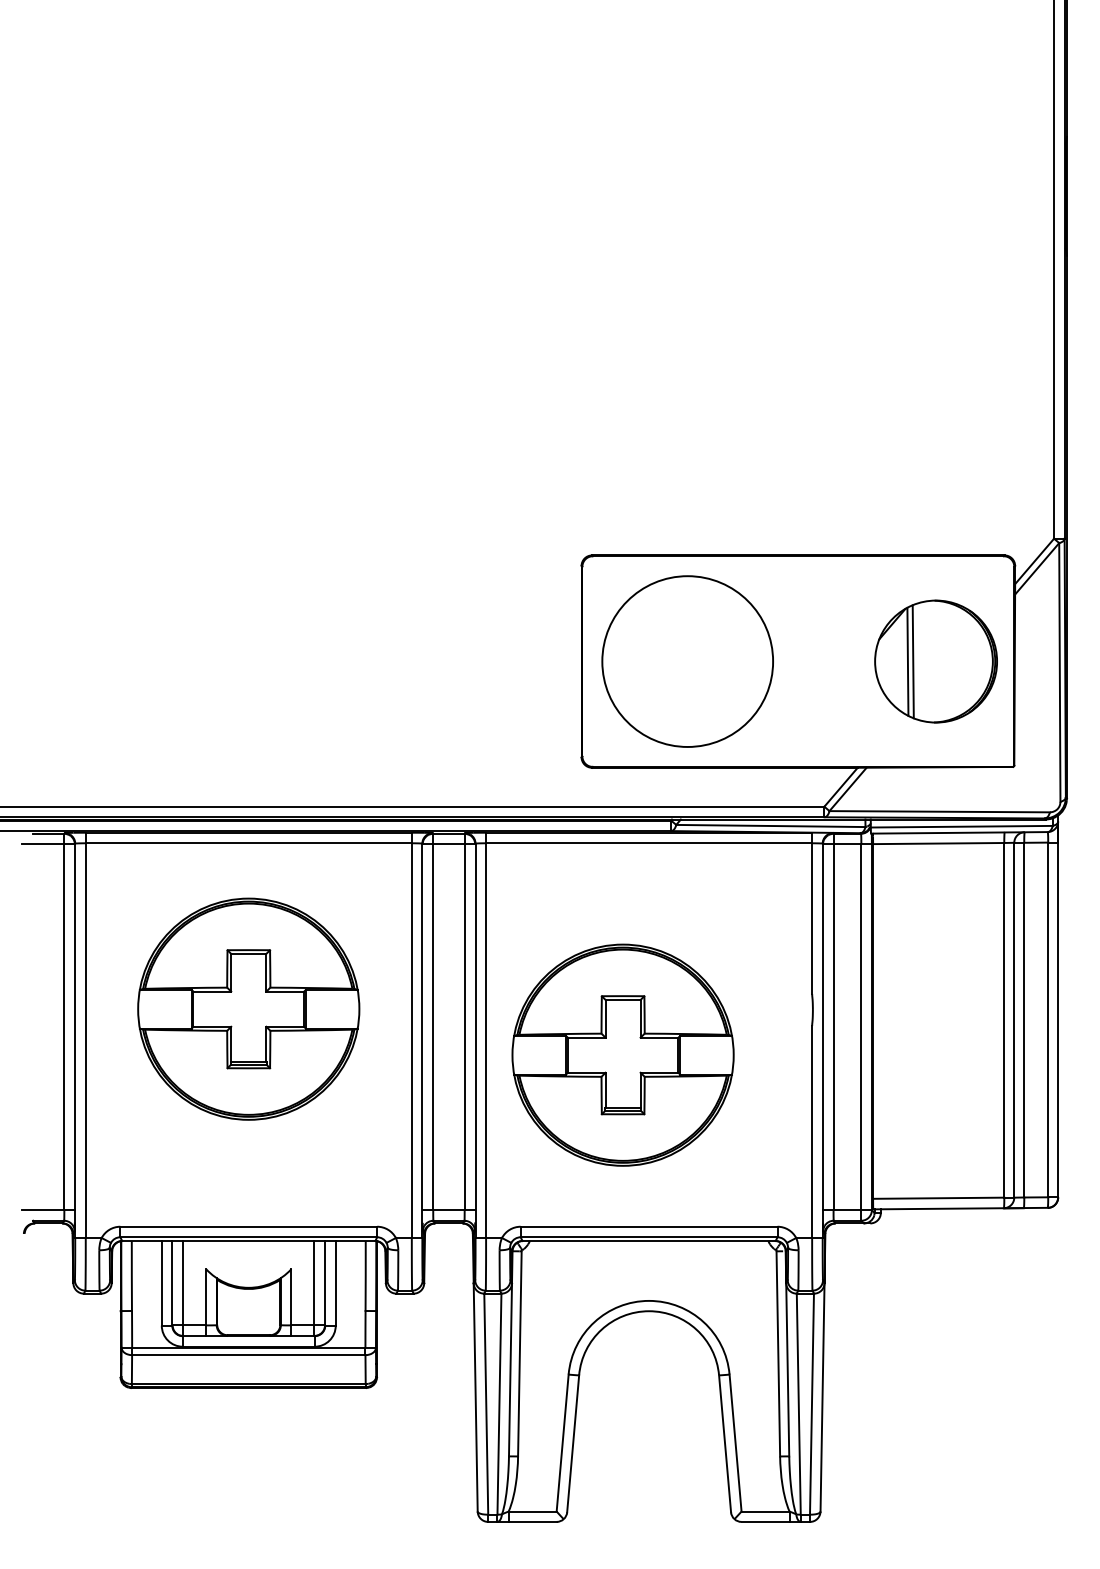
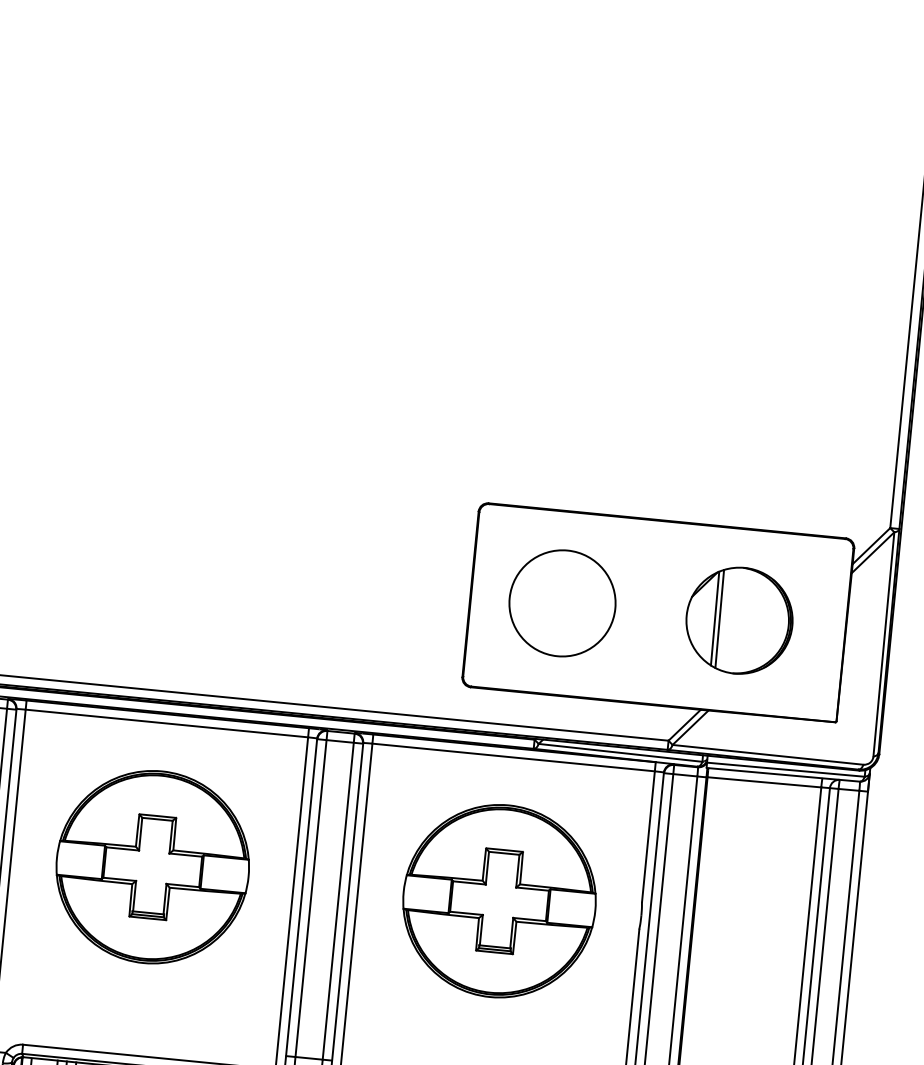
circle: (687, 661) -> (562, 603), size x0.71
part: (935, 661) -> (739, 620), moved
part: (622, 1054) -> (499, 900), moved

